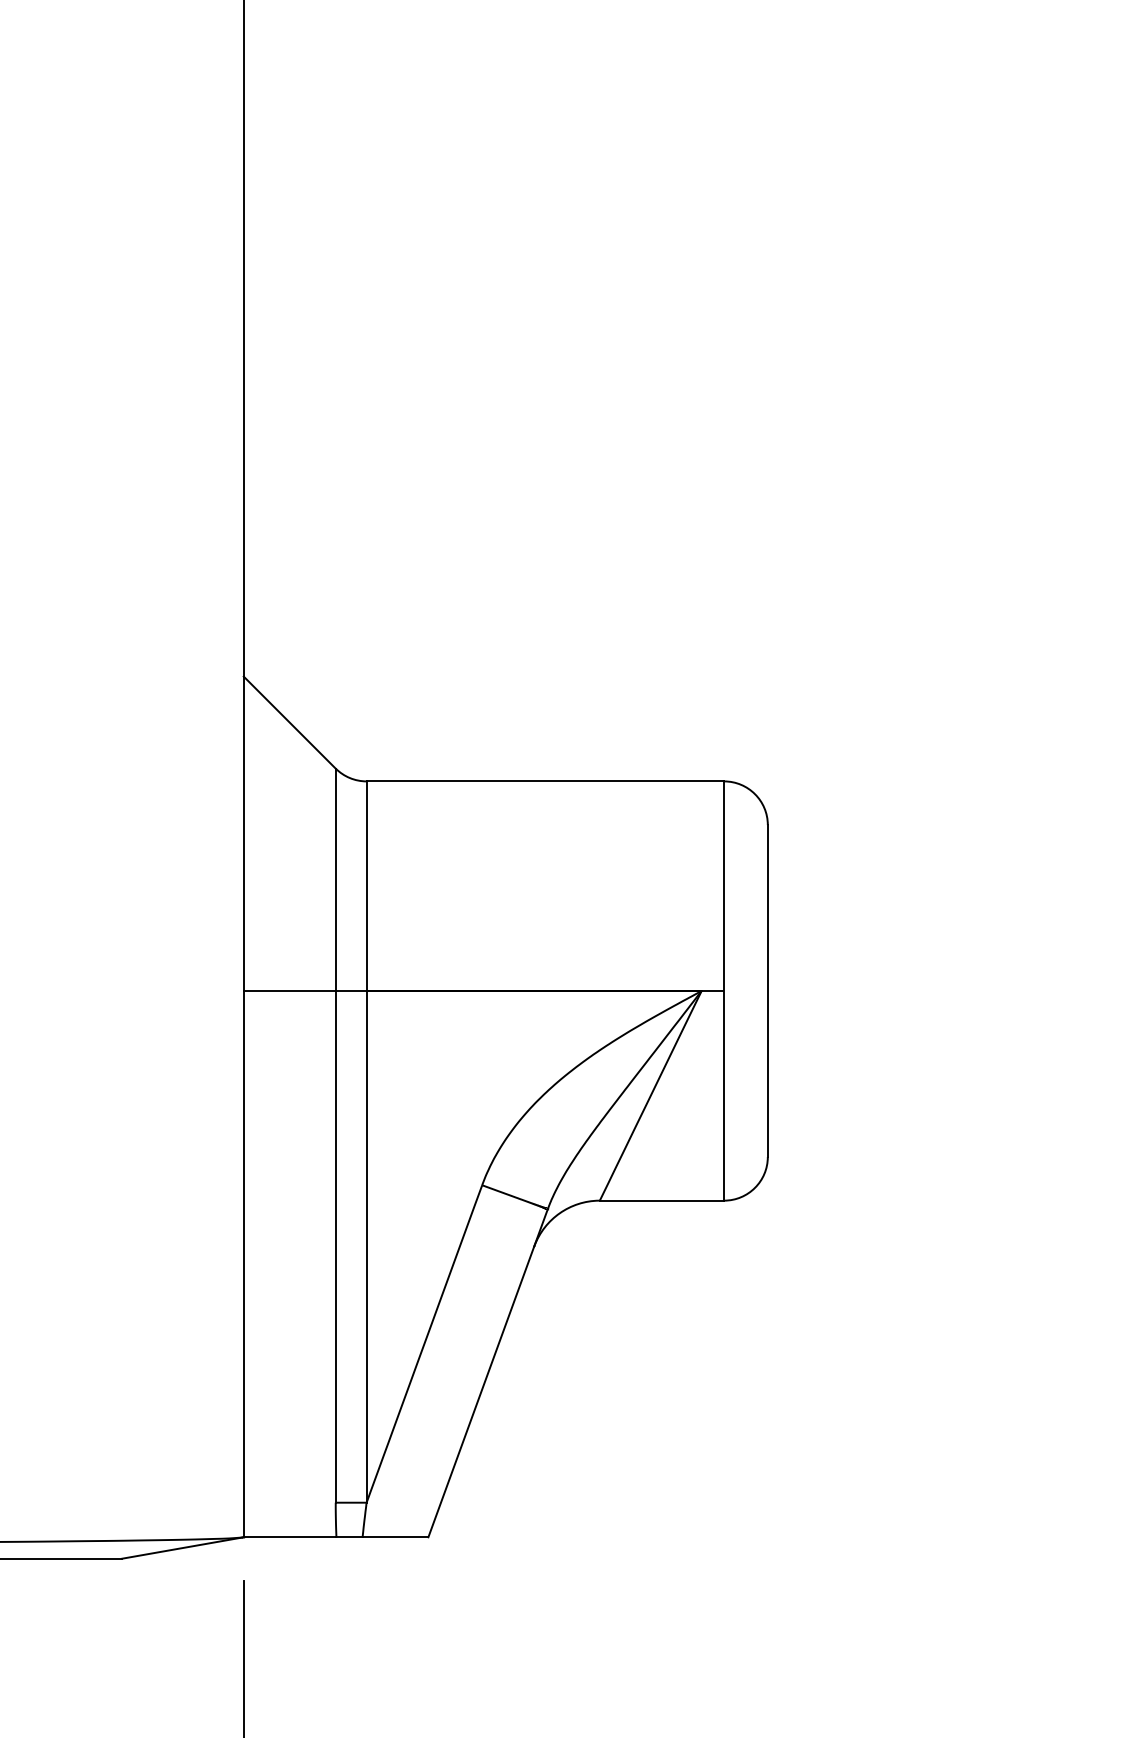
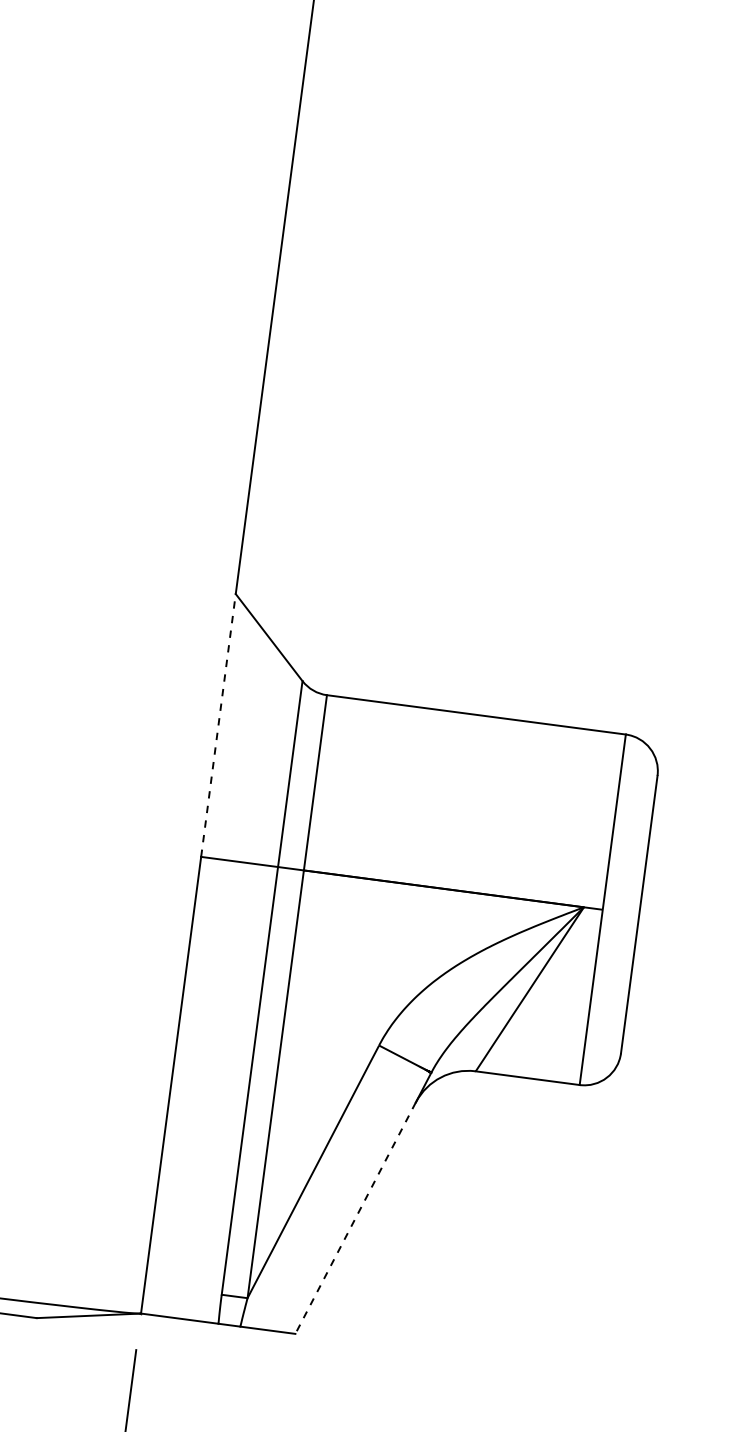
line: (243, 833) -> (218, 725), solid -> dashed
line: (481, 1391) -> (355, 1217), solid -> dashed

